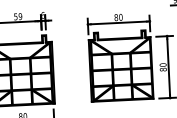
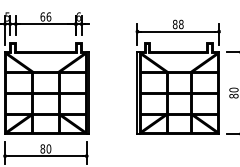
text: (17, 16) -> (45, 16), 59 -> 66
text: (121, 17) -> (181, 24), 80 -> 88

